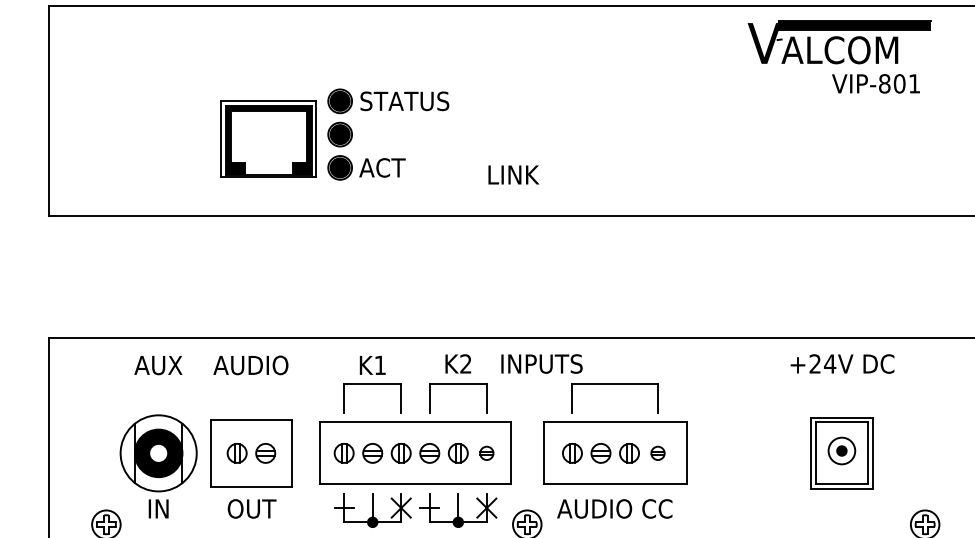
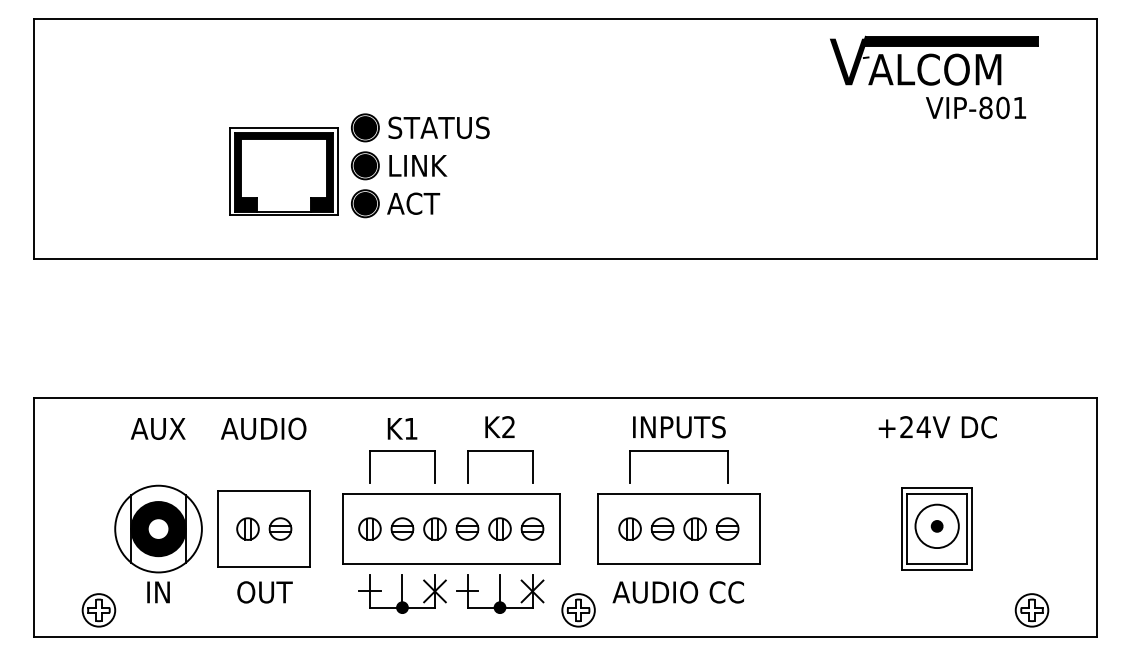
text: (514, 174) -> (418, 165), moved
text: (542, 364) -> (679, 427), moved
circle: (841, 451) -> (936, 526), size x1.43
part: (486, 452) -> (532, 528), size x1.43
part: (657, 452) -> (727, 528), size x1.43

